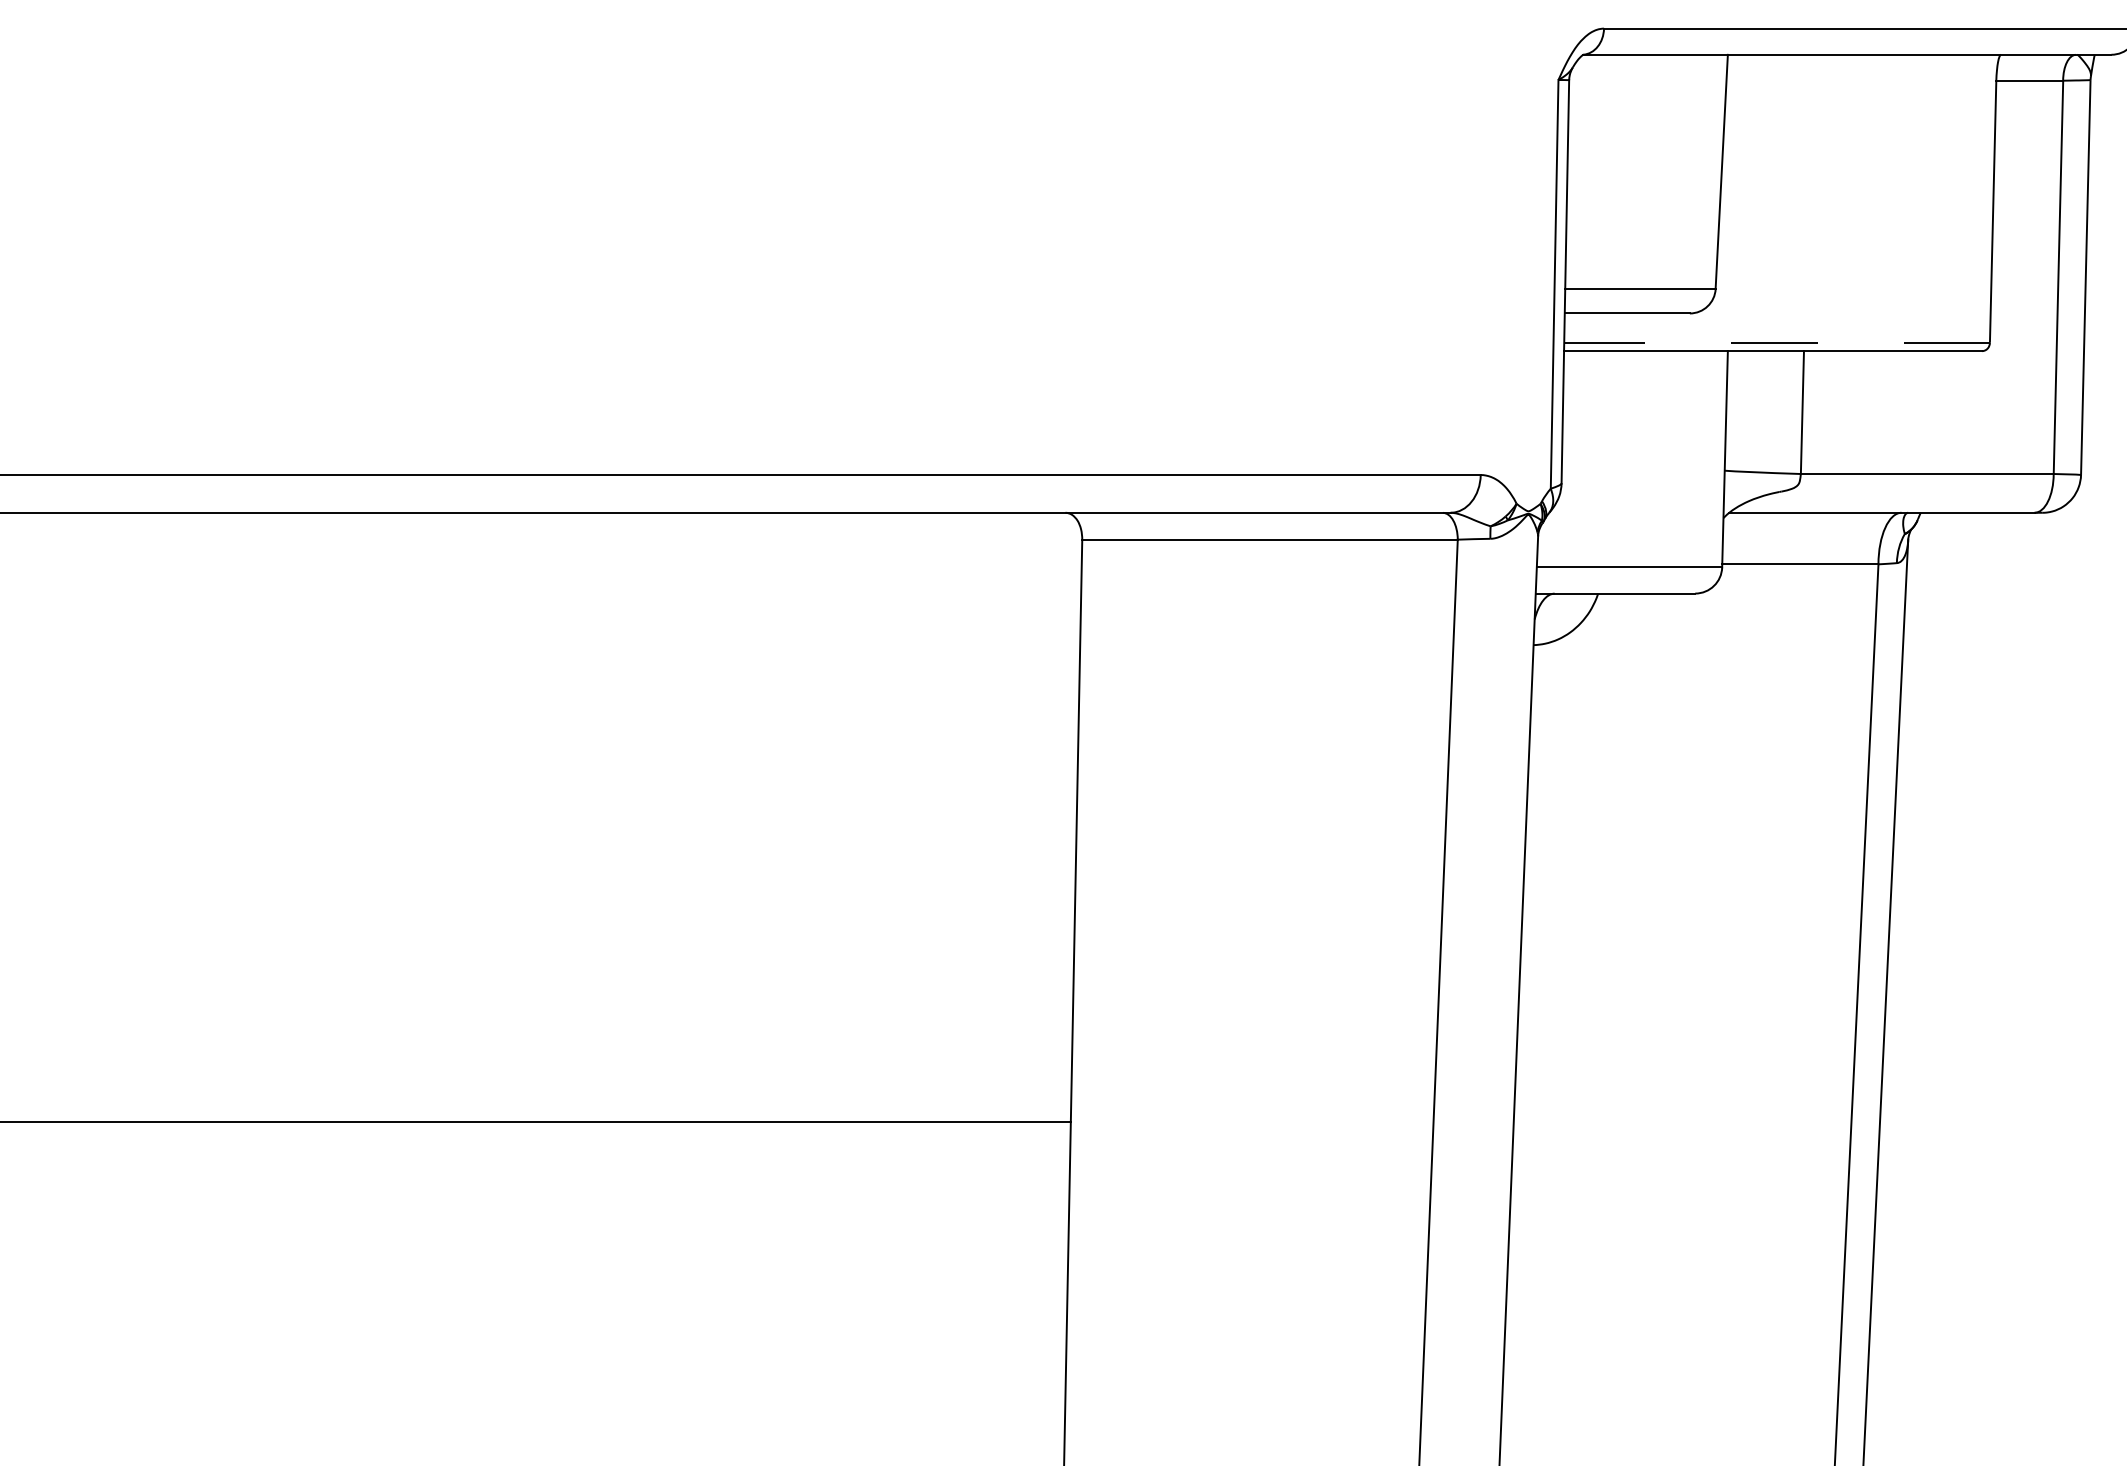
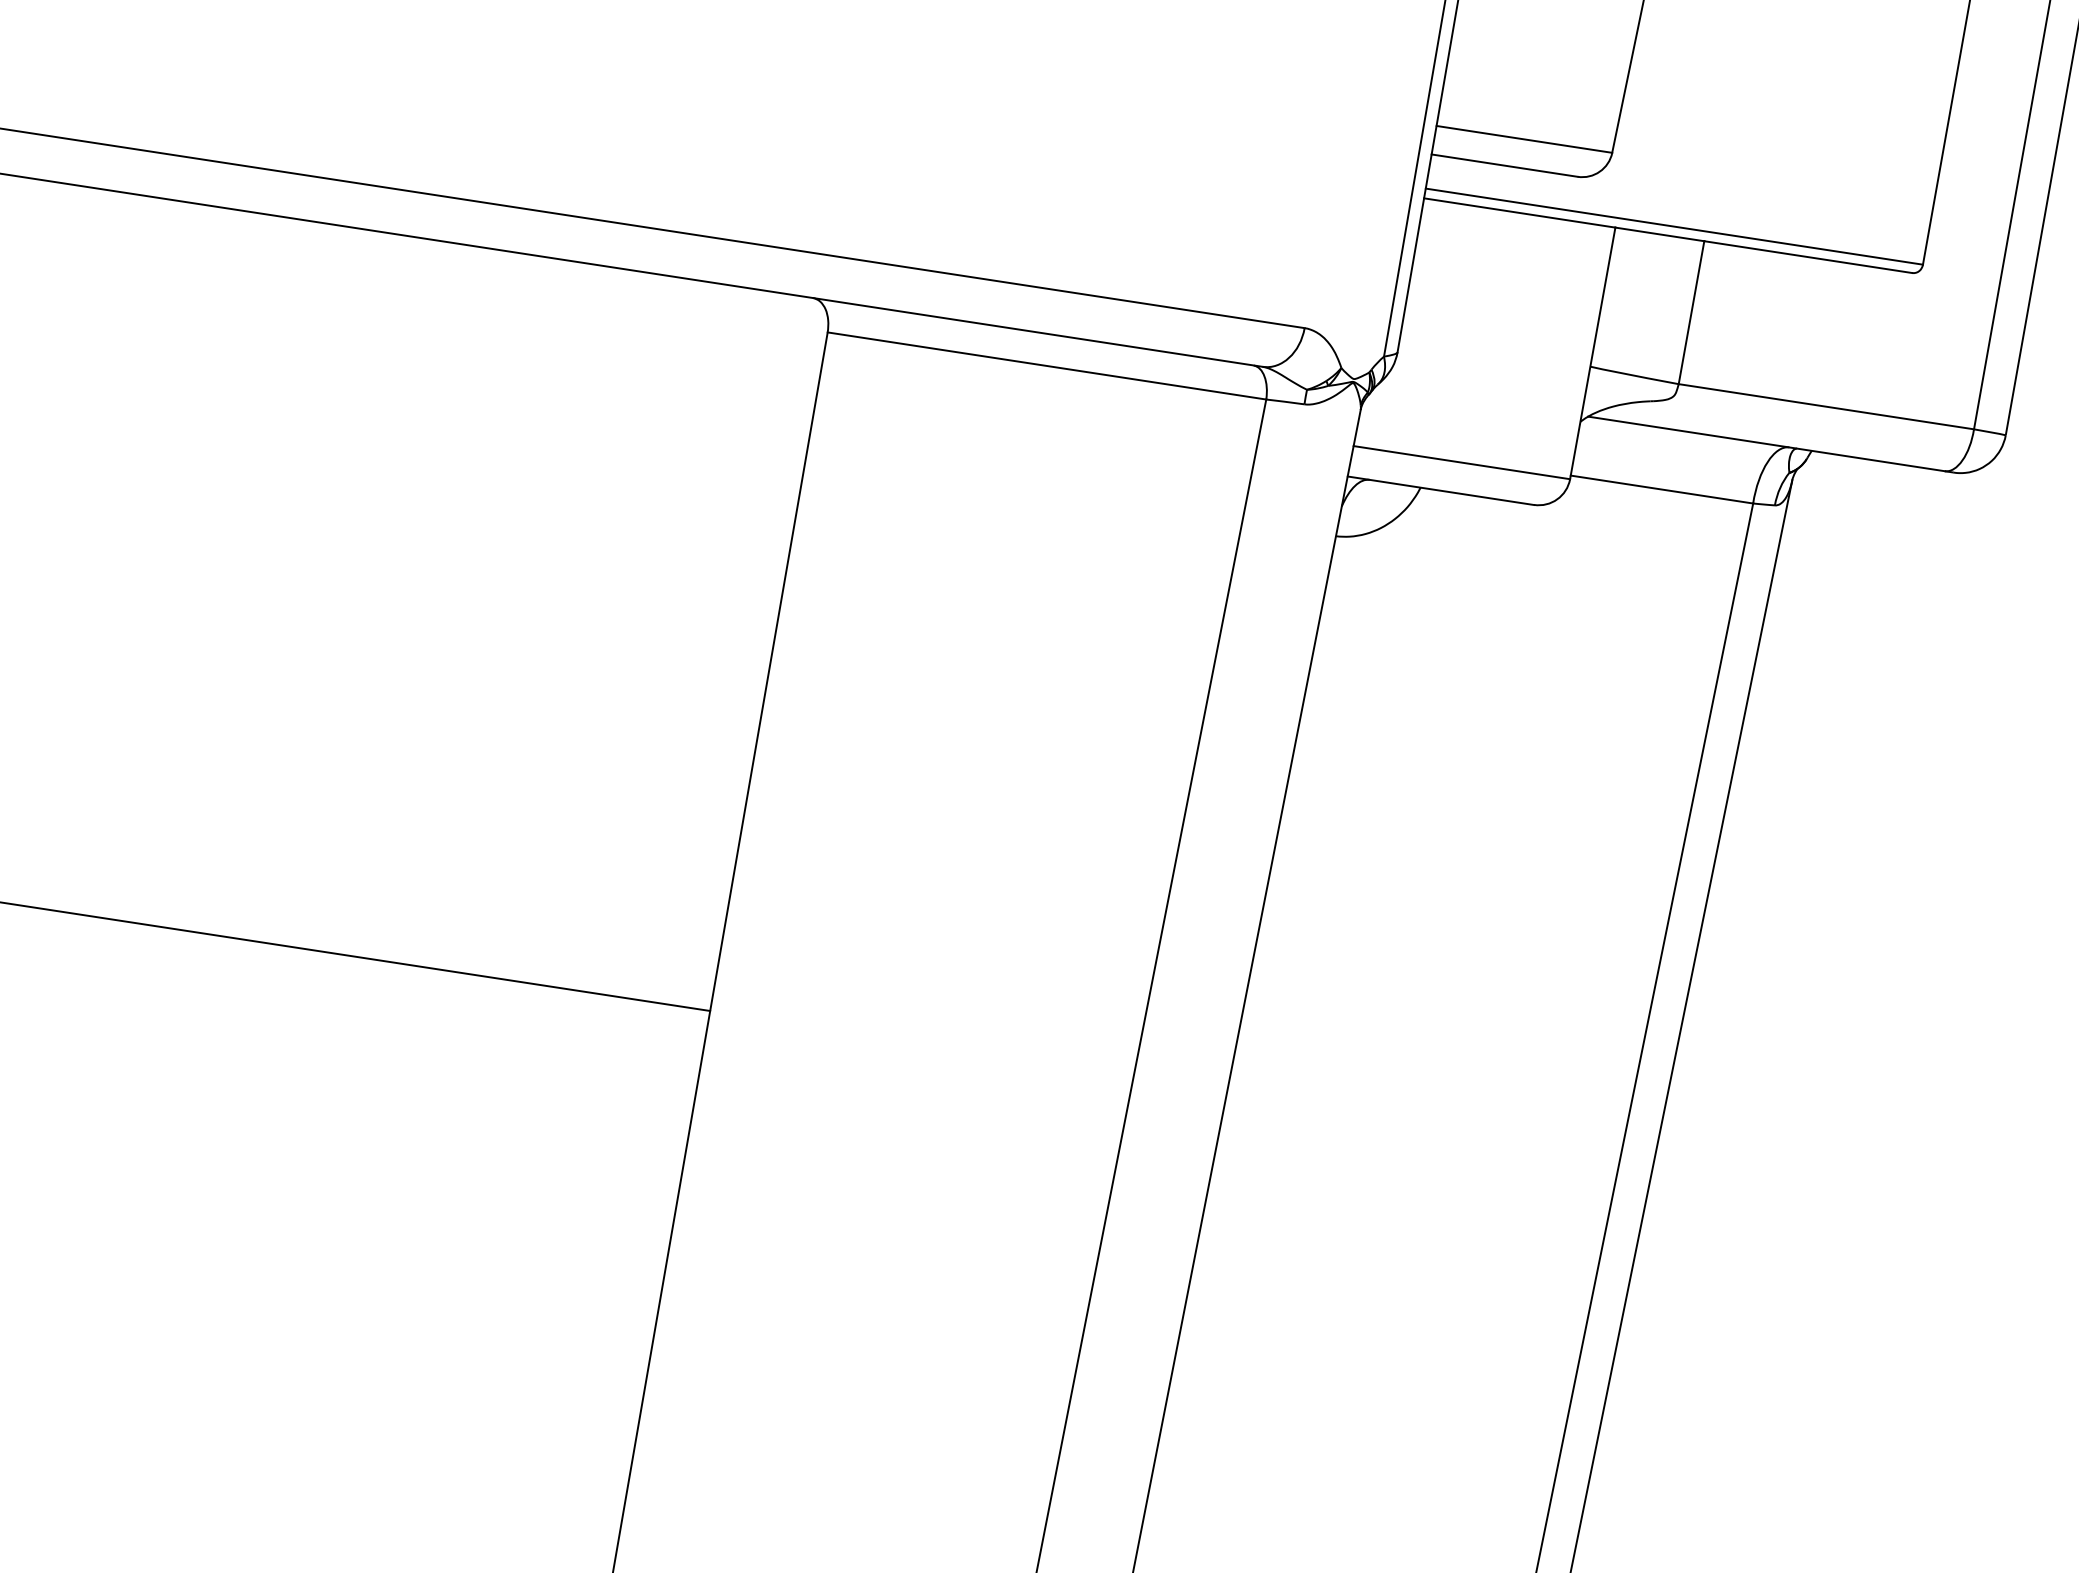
line: (1777, 342) -> (1674, 226), dashed -> solid

